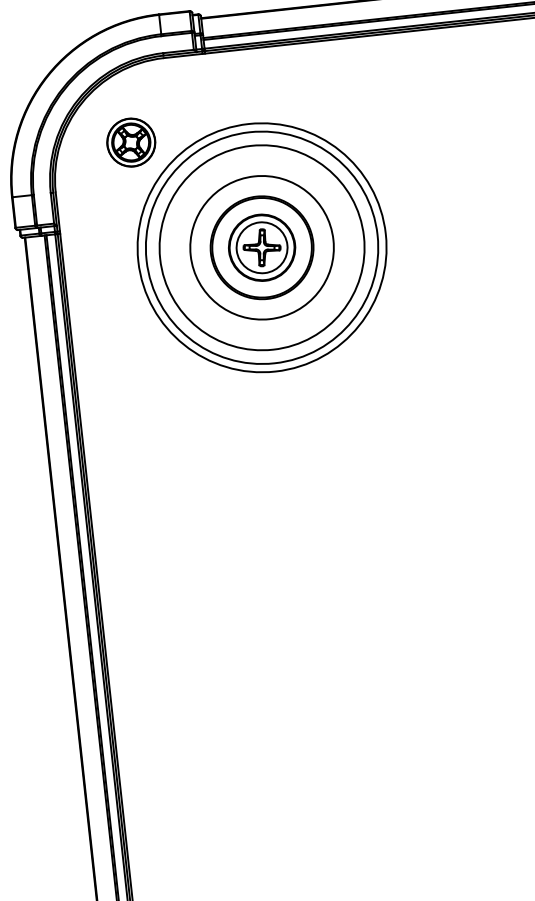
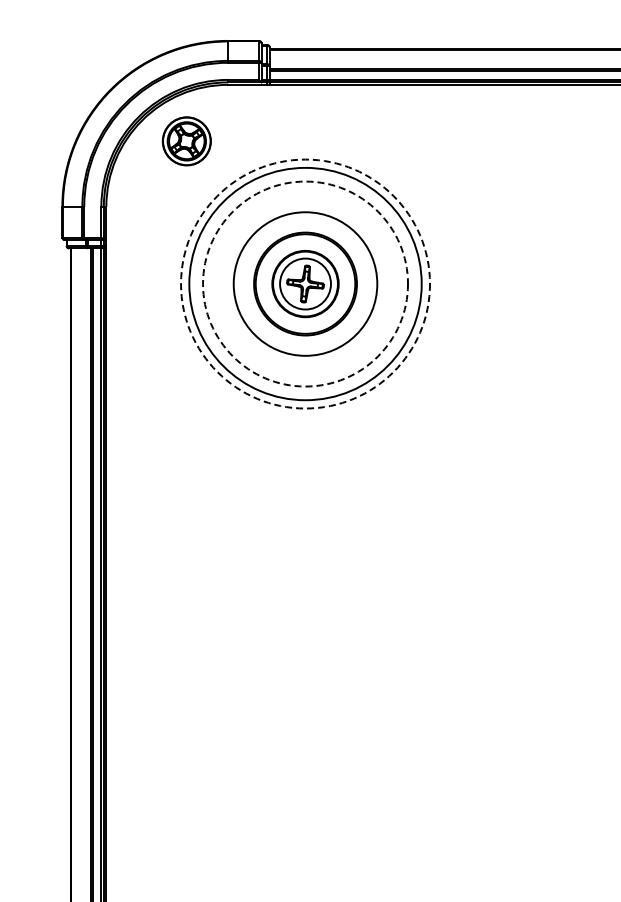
part: (130, 142) -> (186, 141), moved
circle: (262, 247) -> (305, 283), solid -> dashed
circle: (262, 247) -> (305, 283), solid -> dashed

